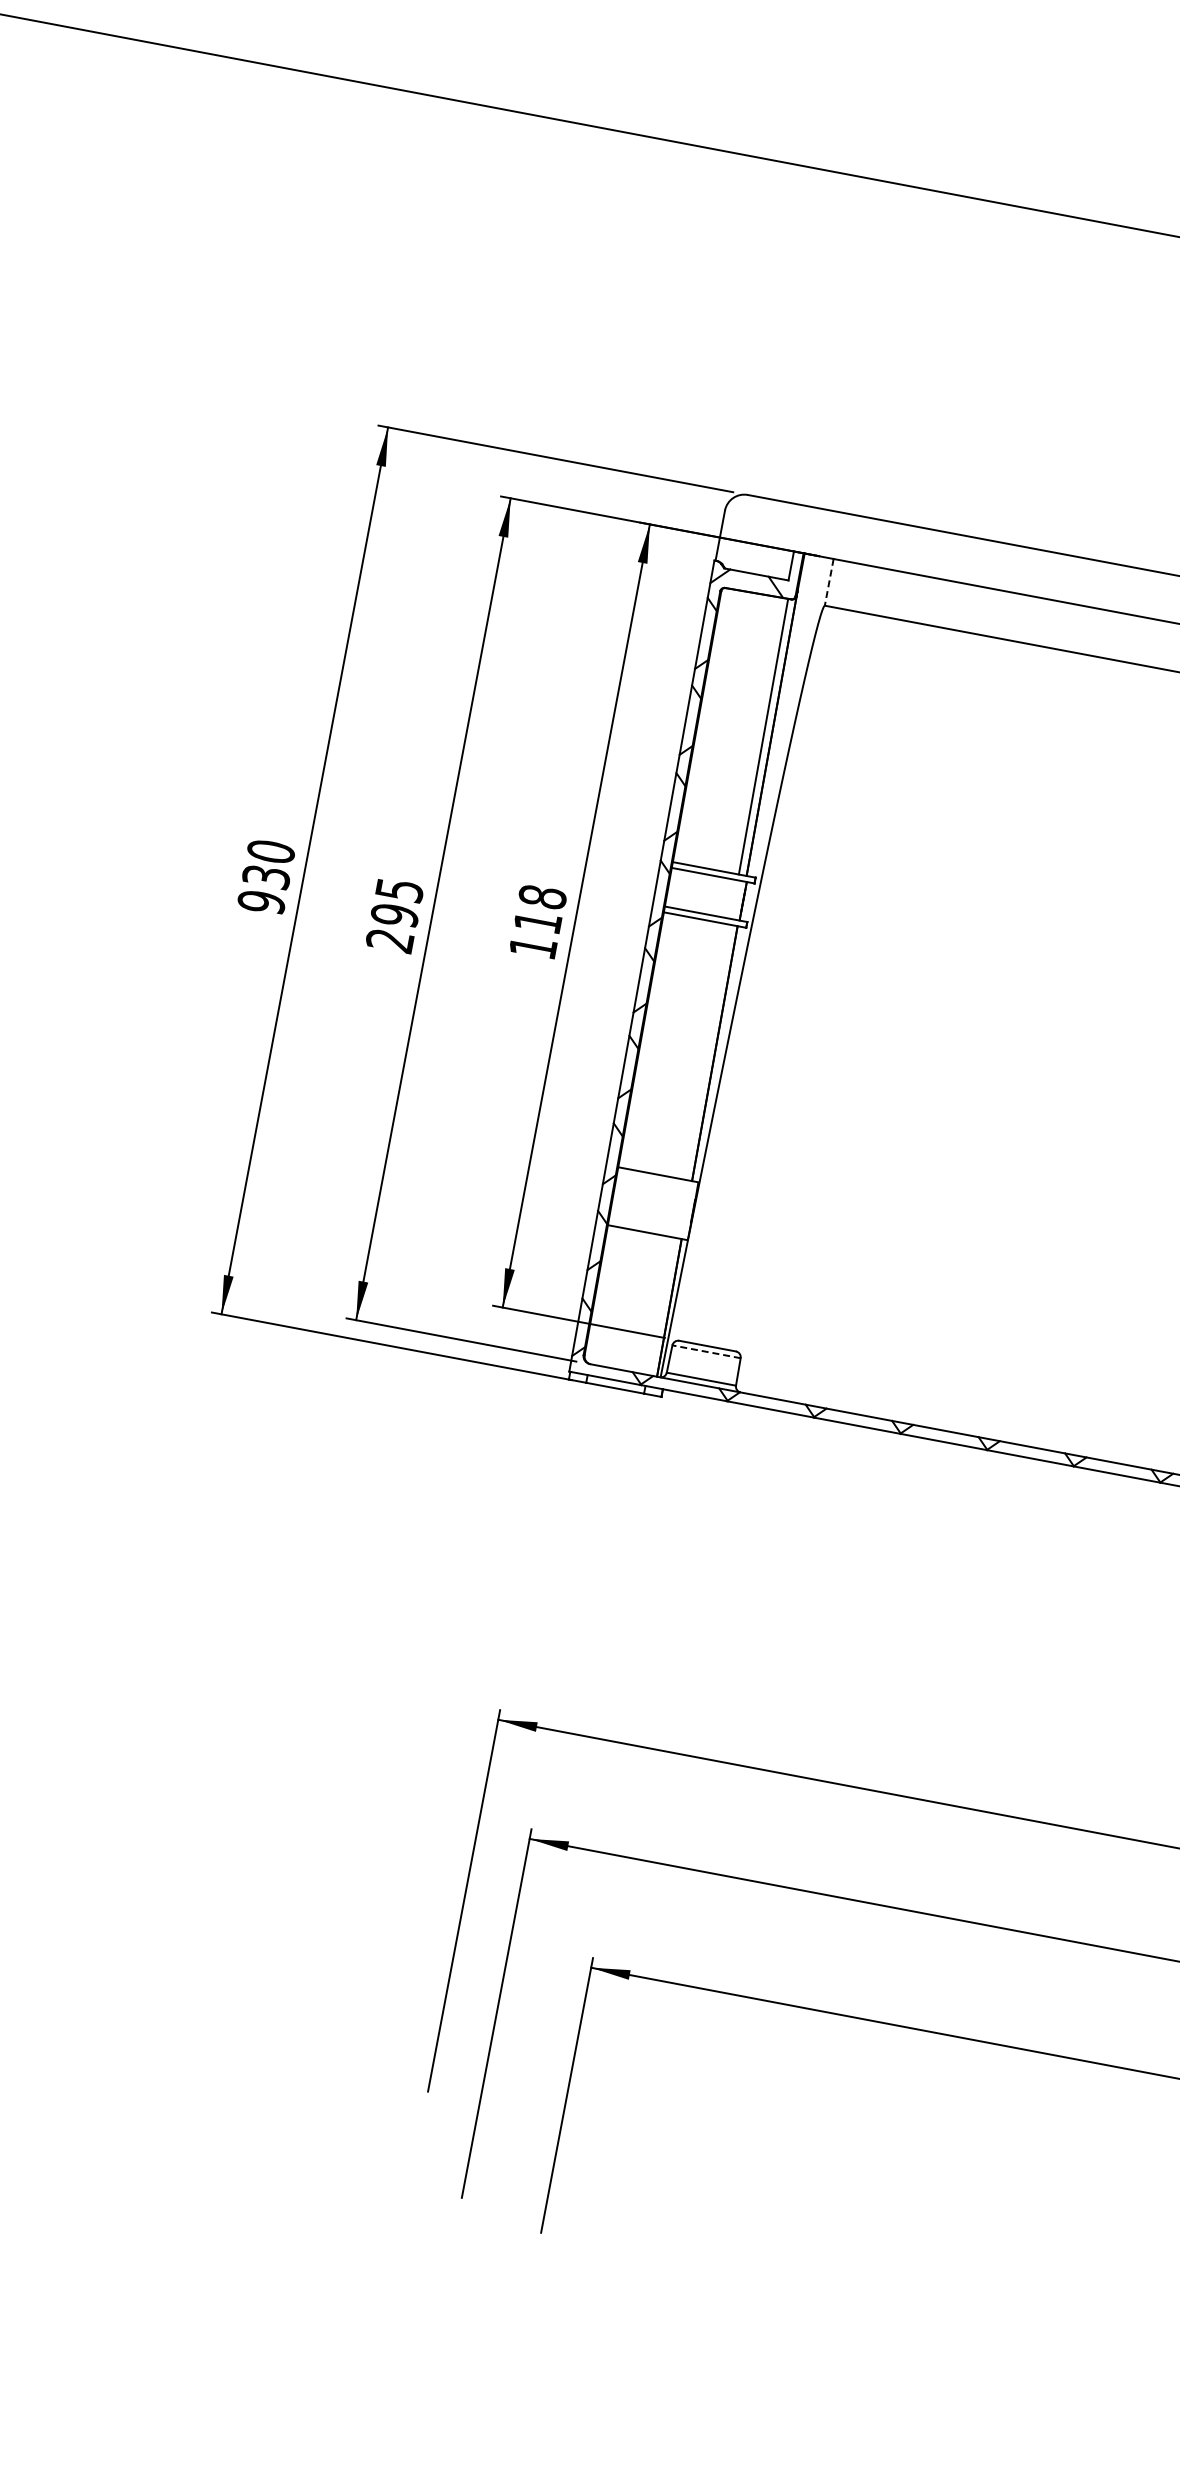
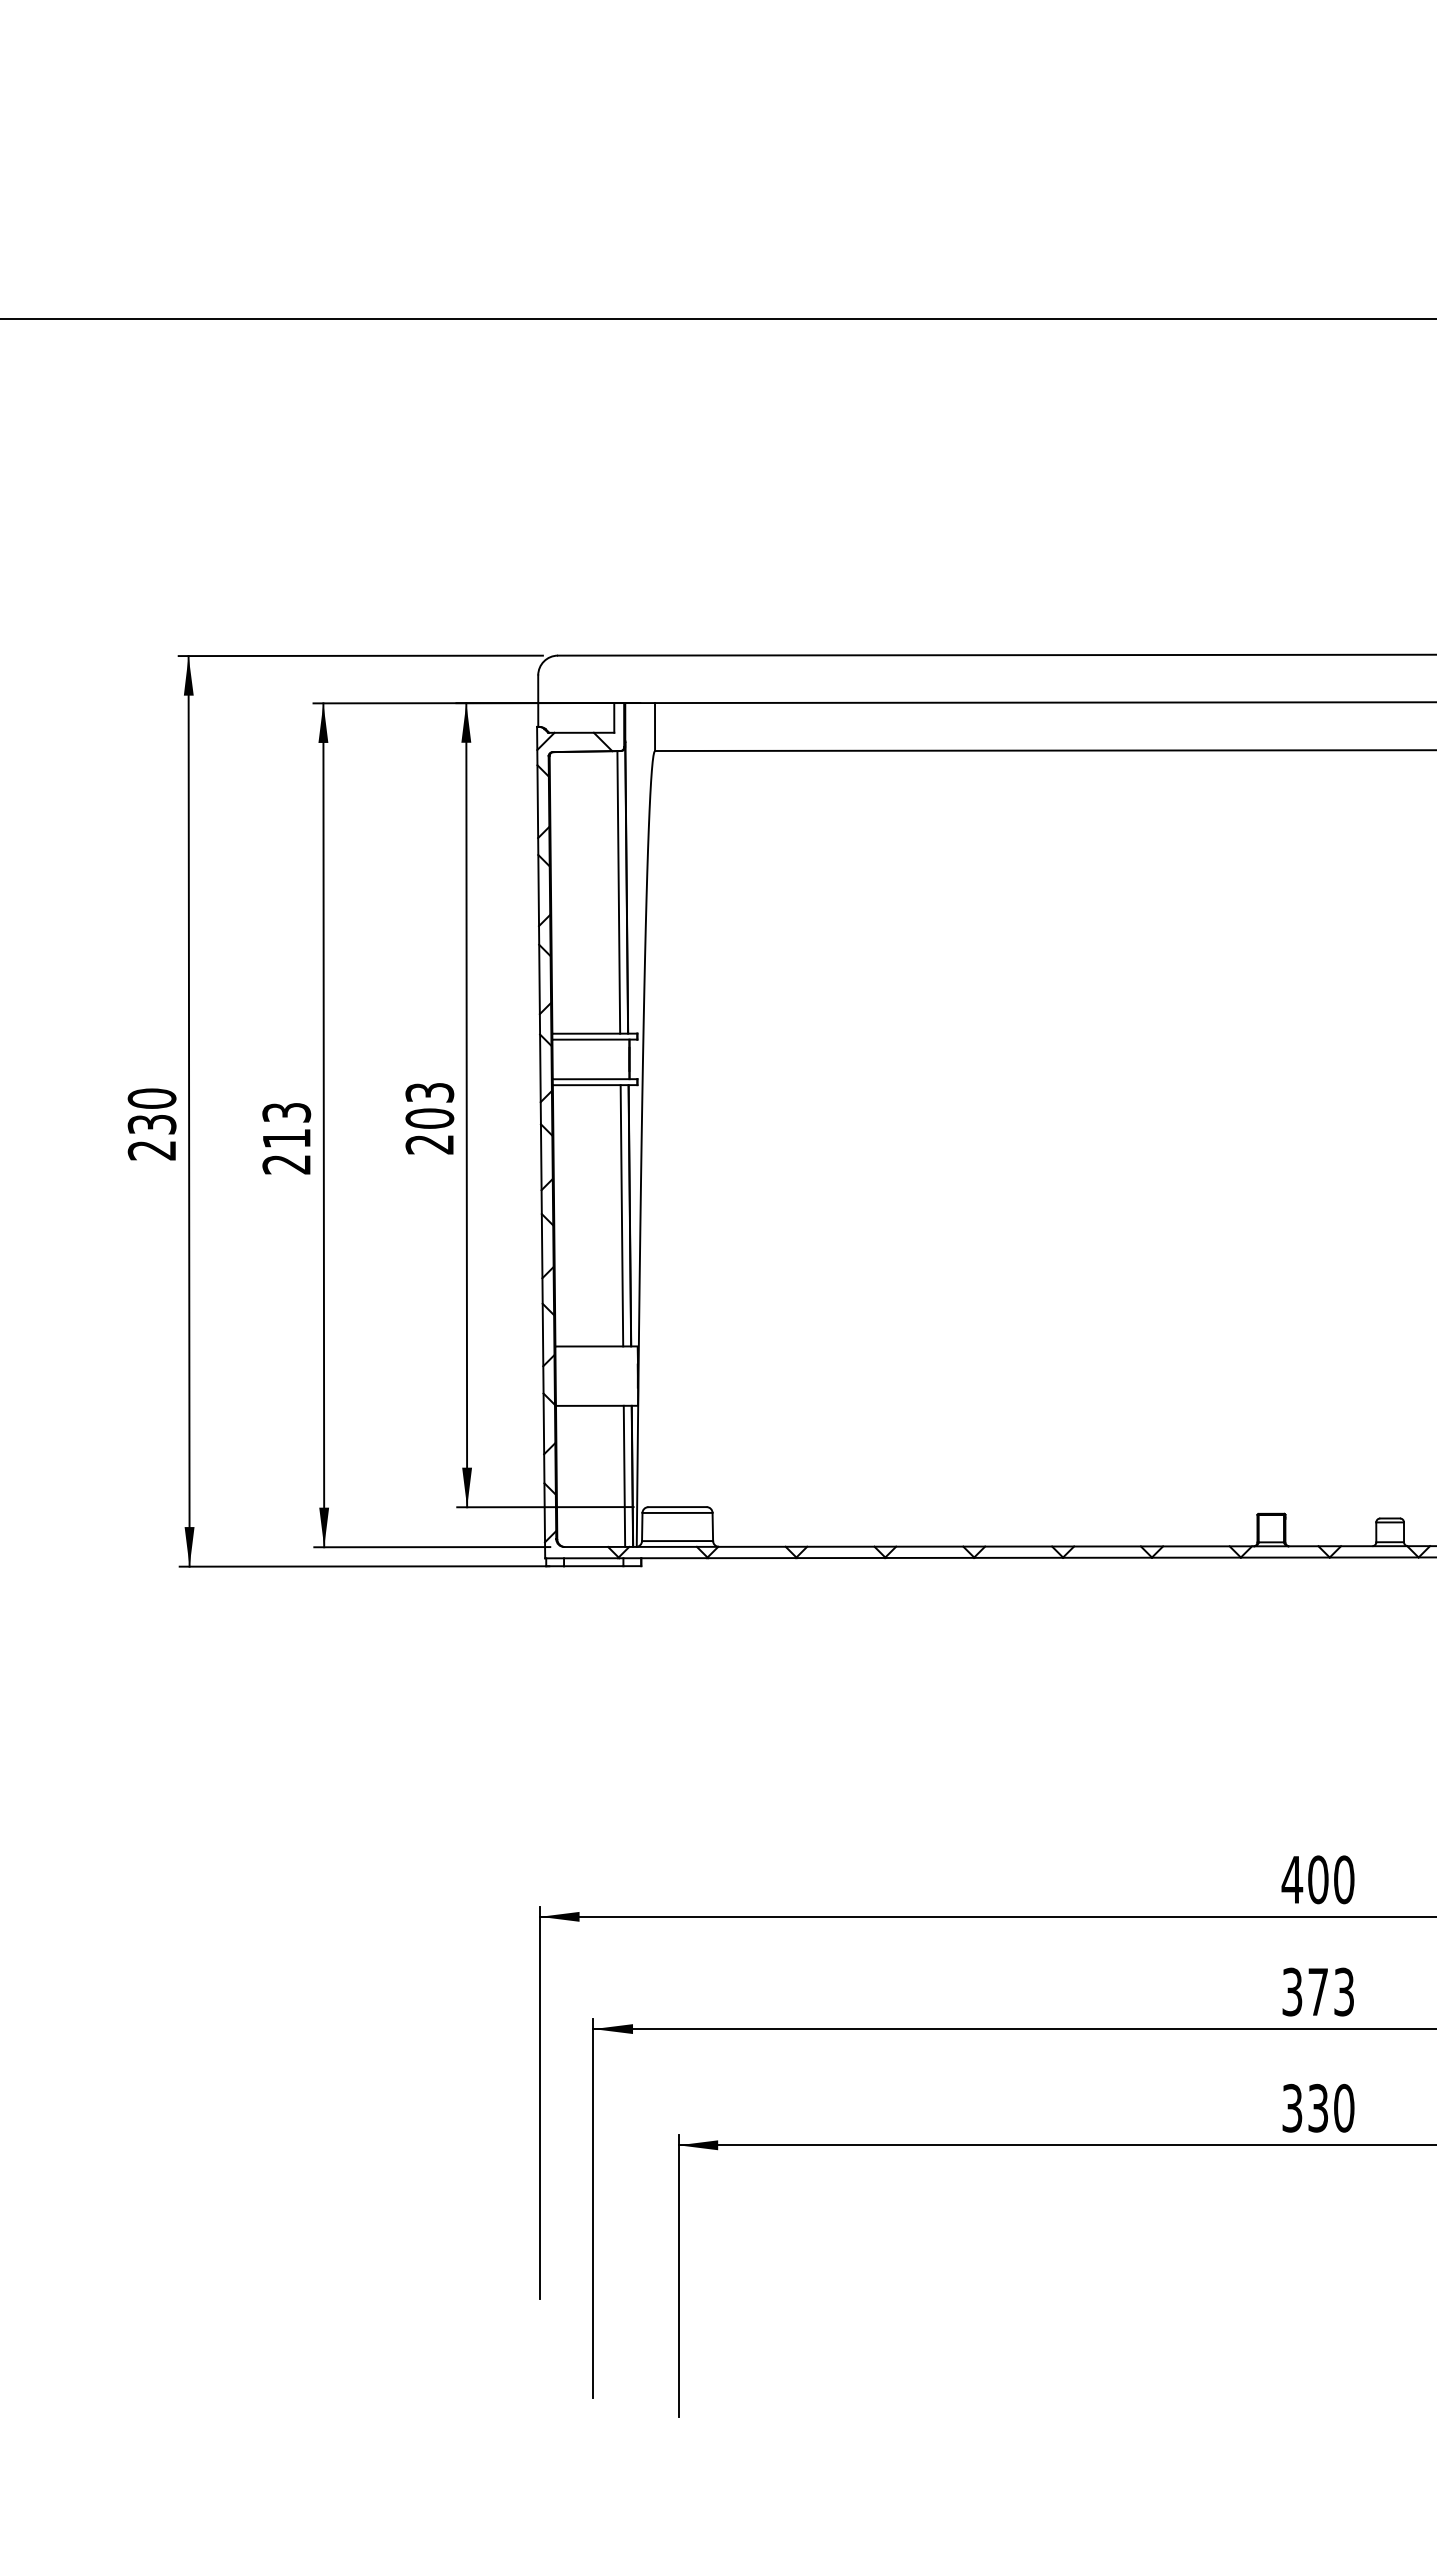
line: (829, 582) -> (655, 727), dashed -> solid
text: (261, 902) -> (151, 1150), 930 -> 230
text: (397, 902) -> (286, 1125), 295 -> 213
text: (537, 922) -> (429, 1118), 118 -> 203
line: (706, 1051) -> (621, 1215), added
line: (661, 1305) -> (624, 1475), added
line: (706, 1351) -> (677, 1512), dashed -> solid

